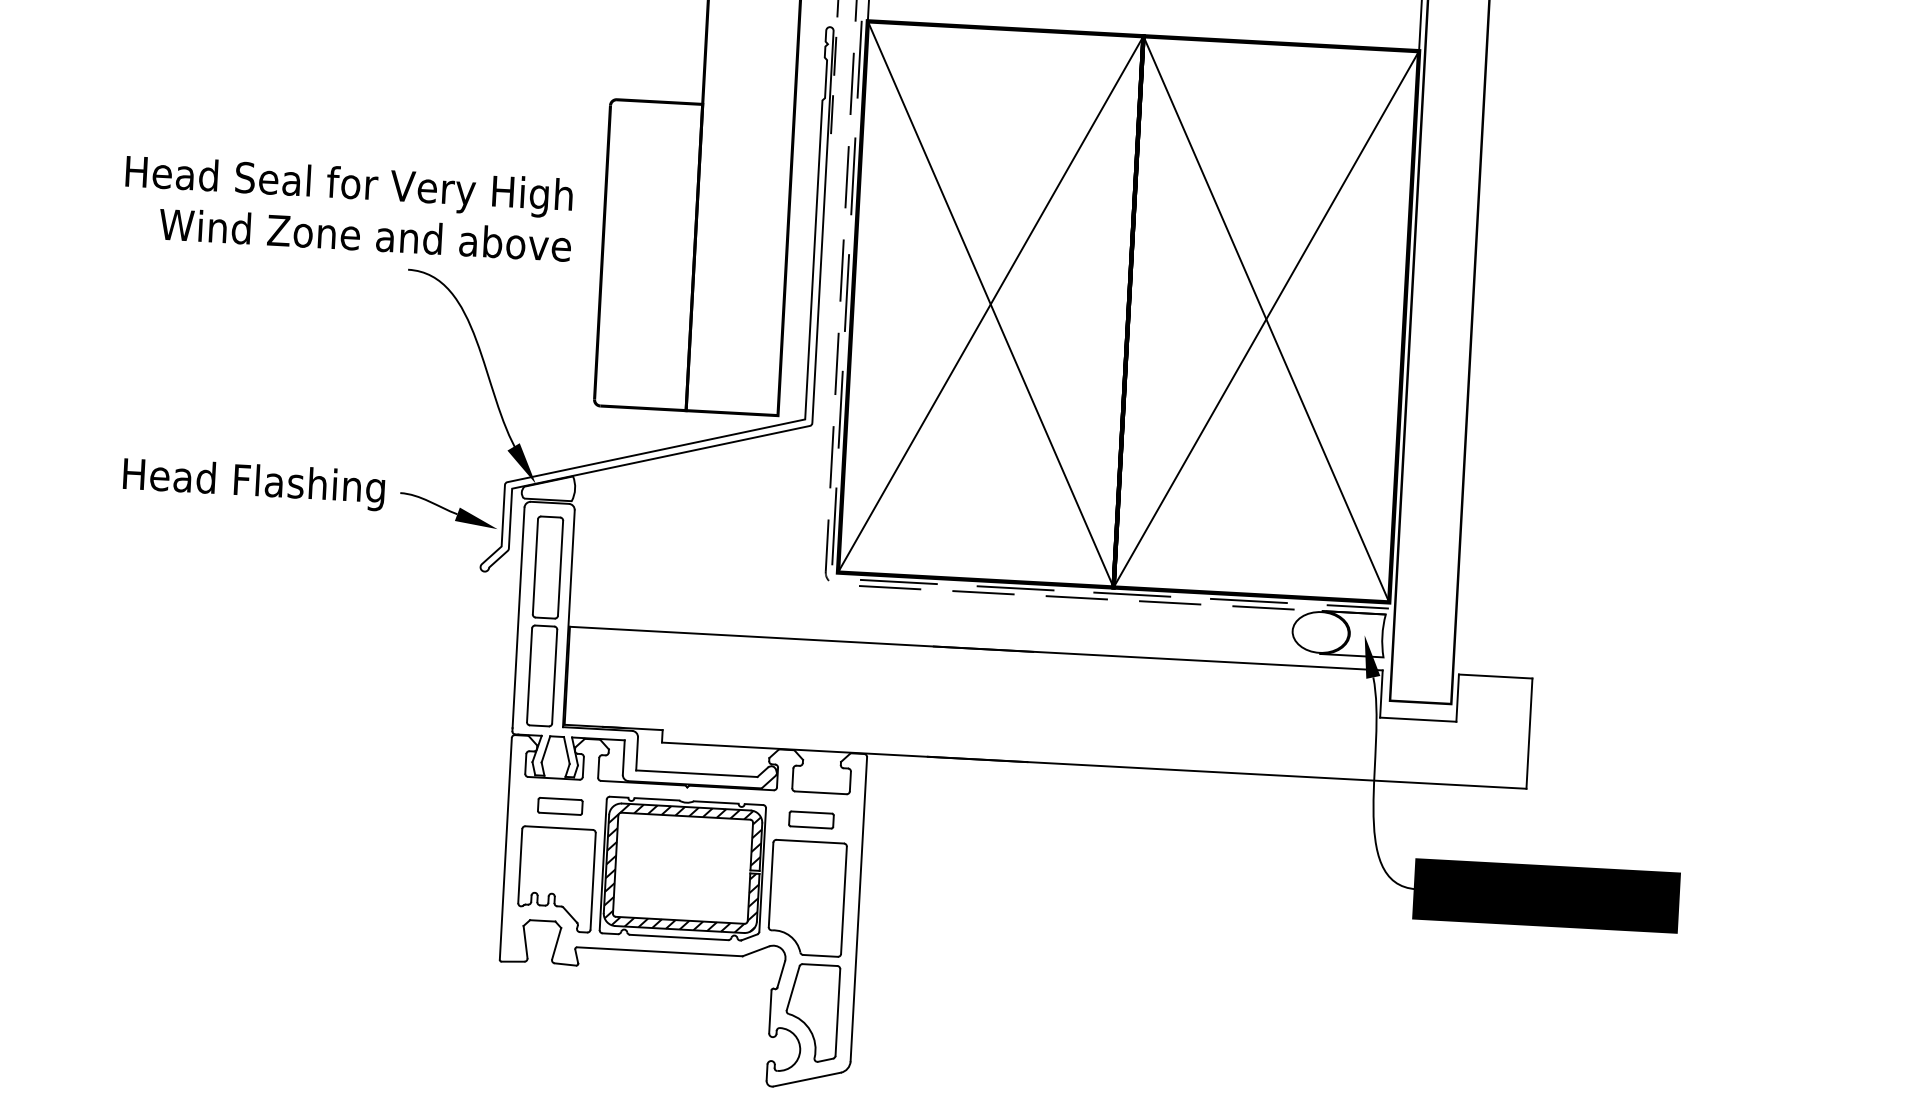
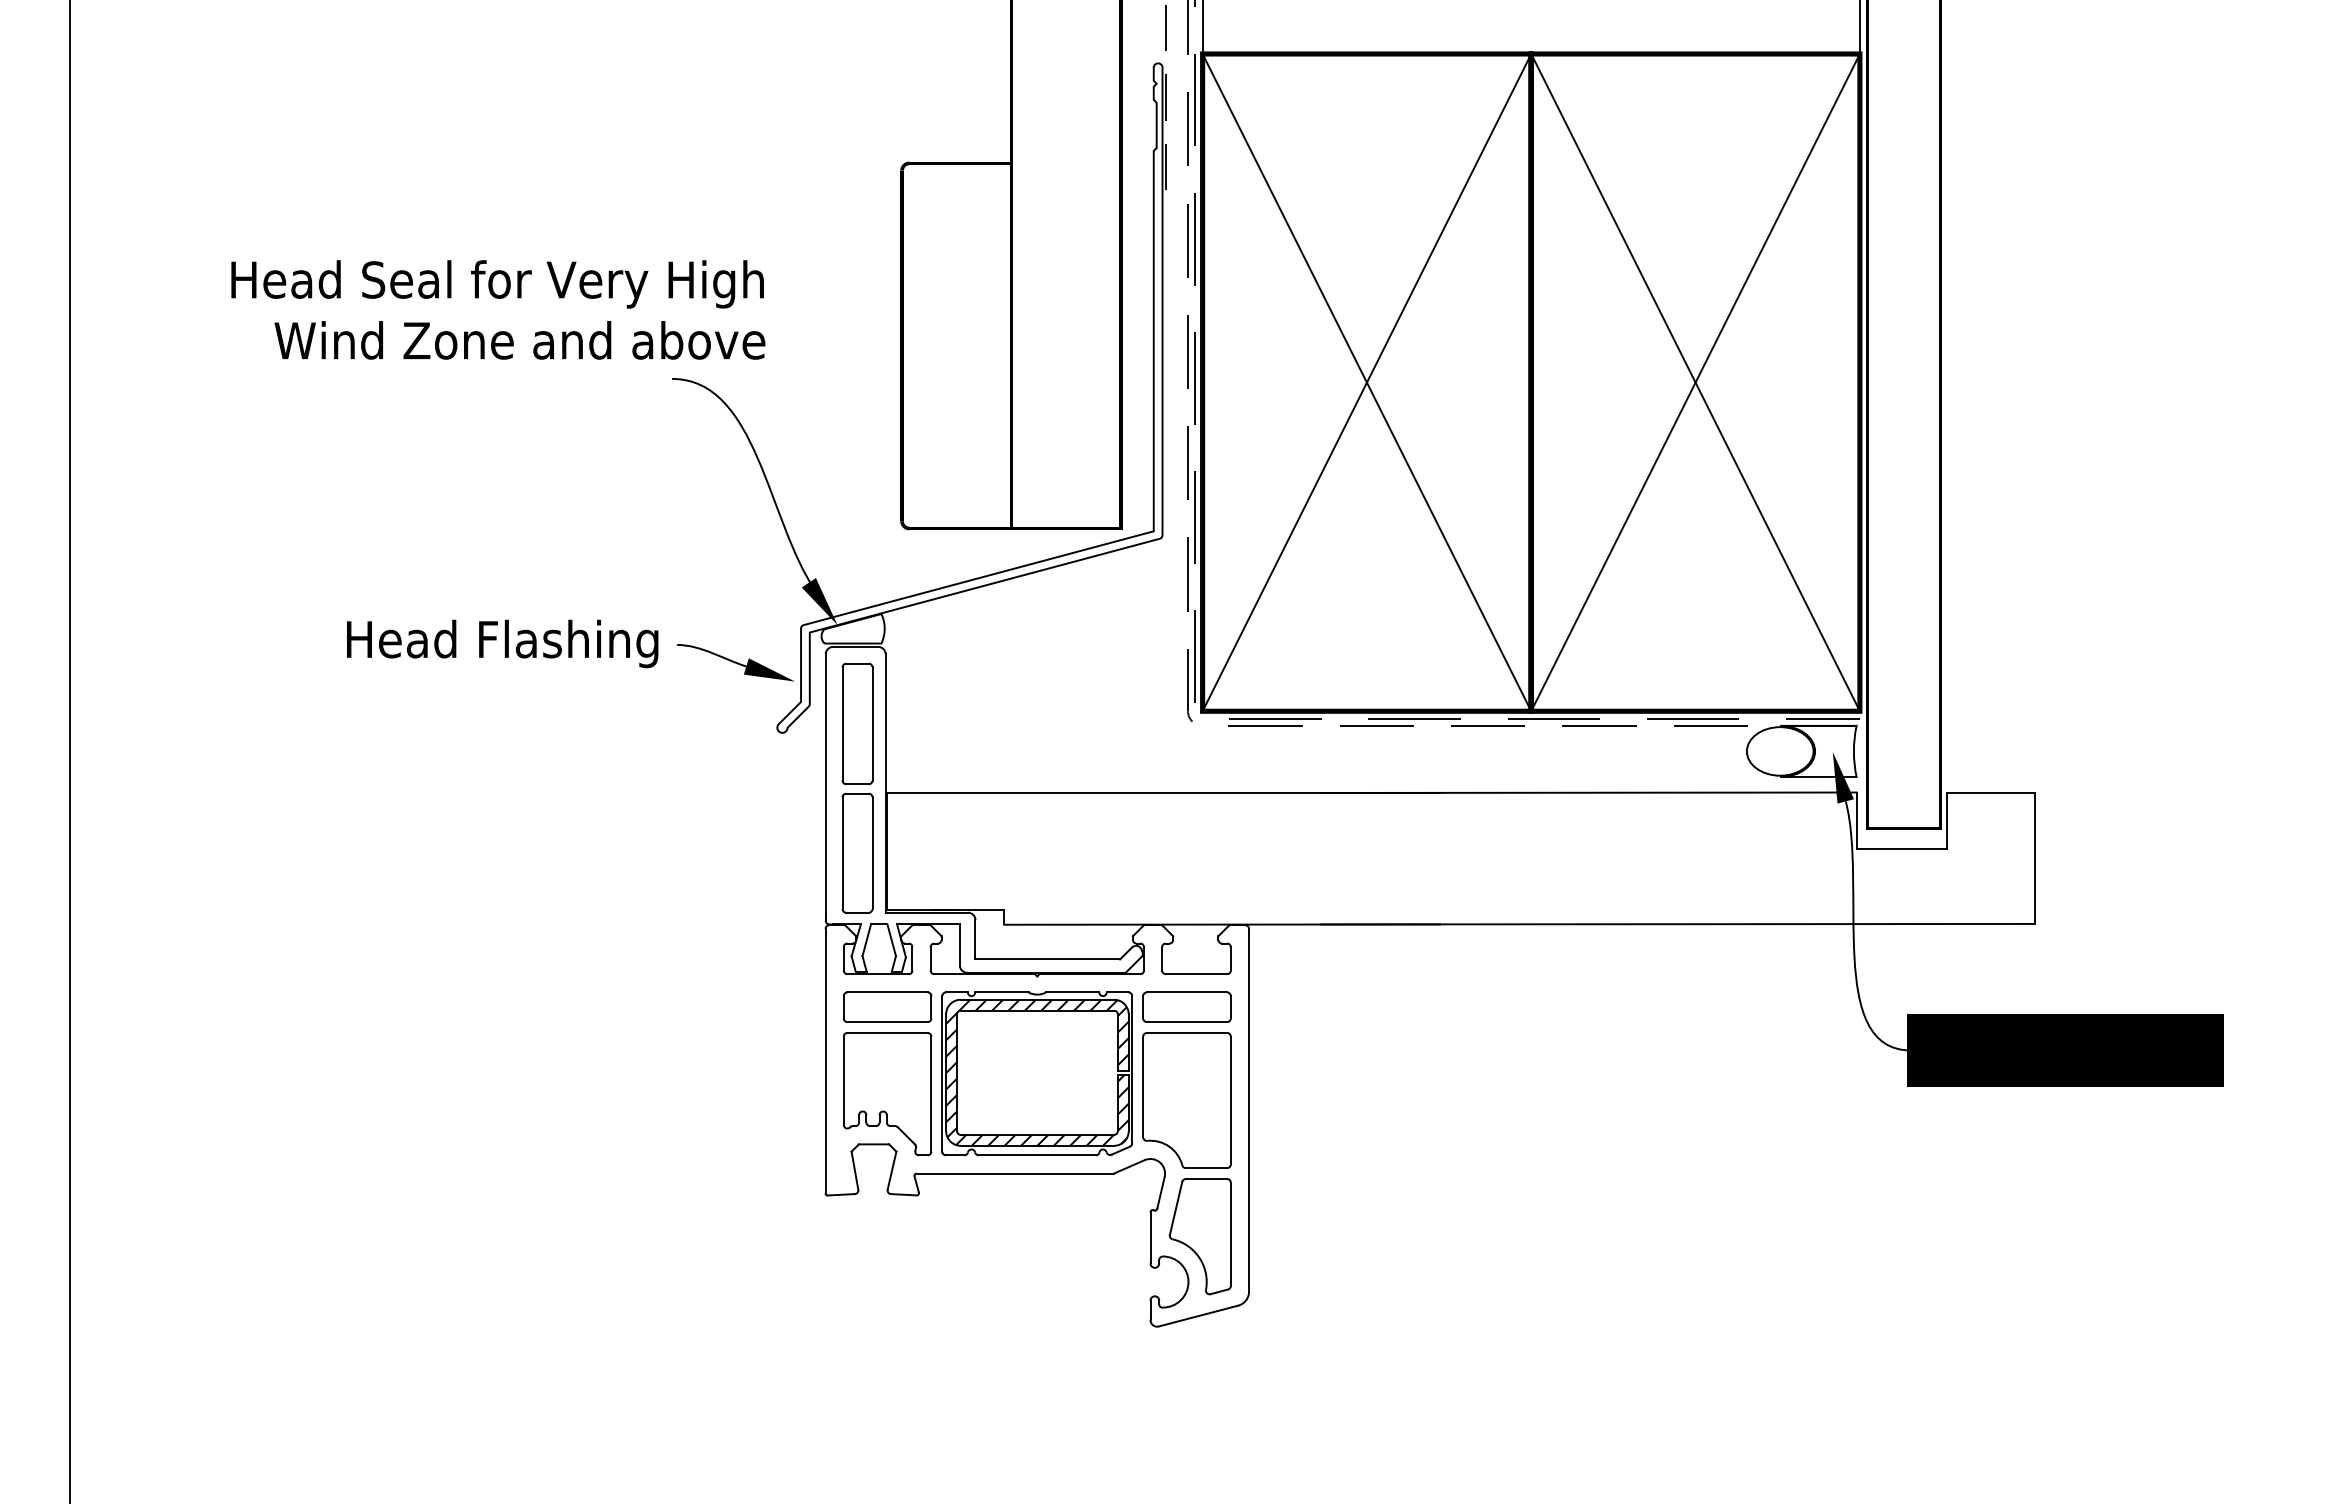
text: (348, 208) -> (498, 309), moved
part: (560, 805) -> (887, 1006), size x1.67
part: (811, 819) -> (1186, 1006), size x1.67

